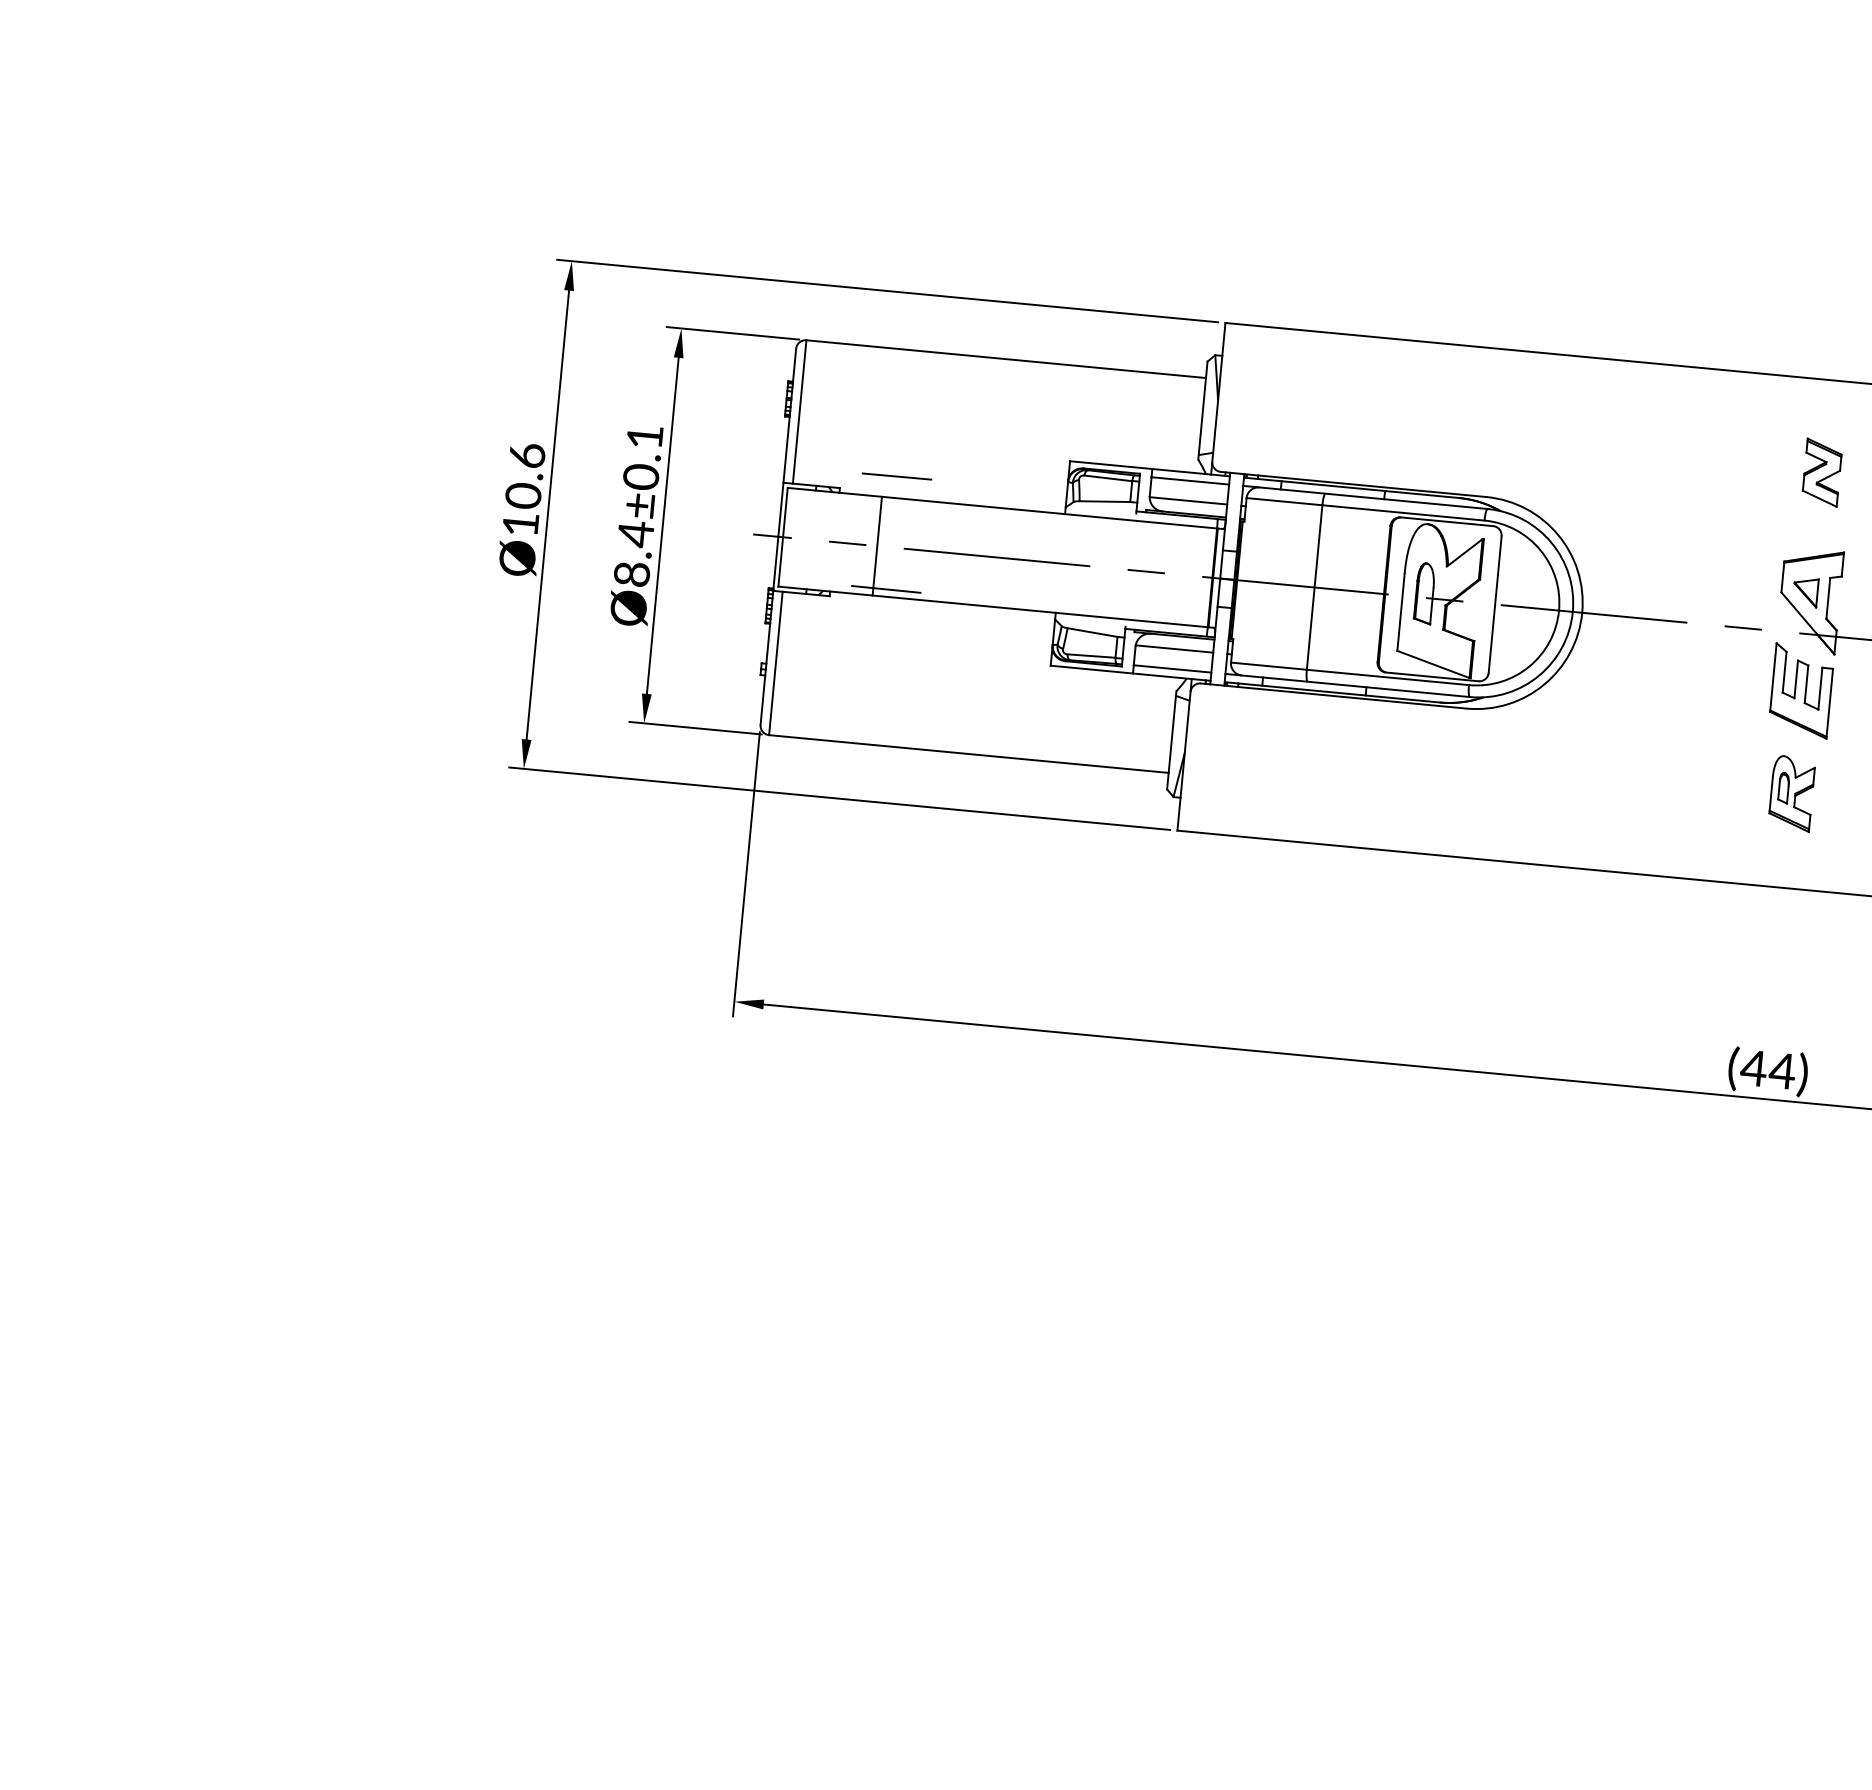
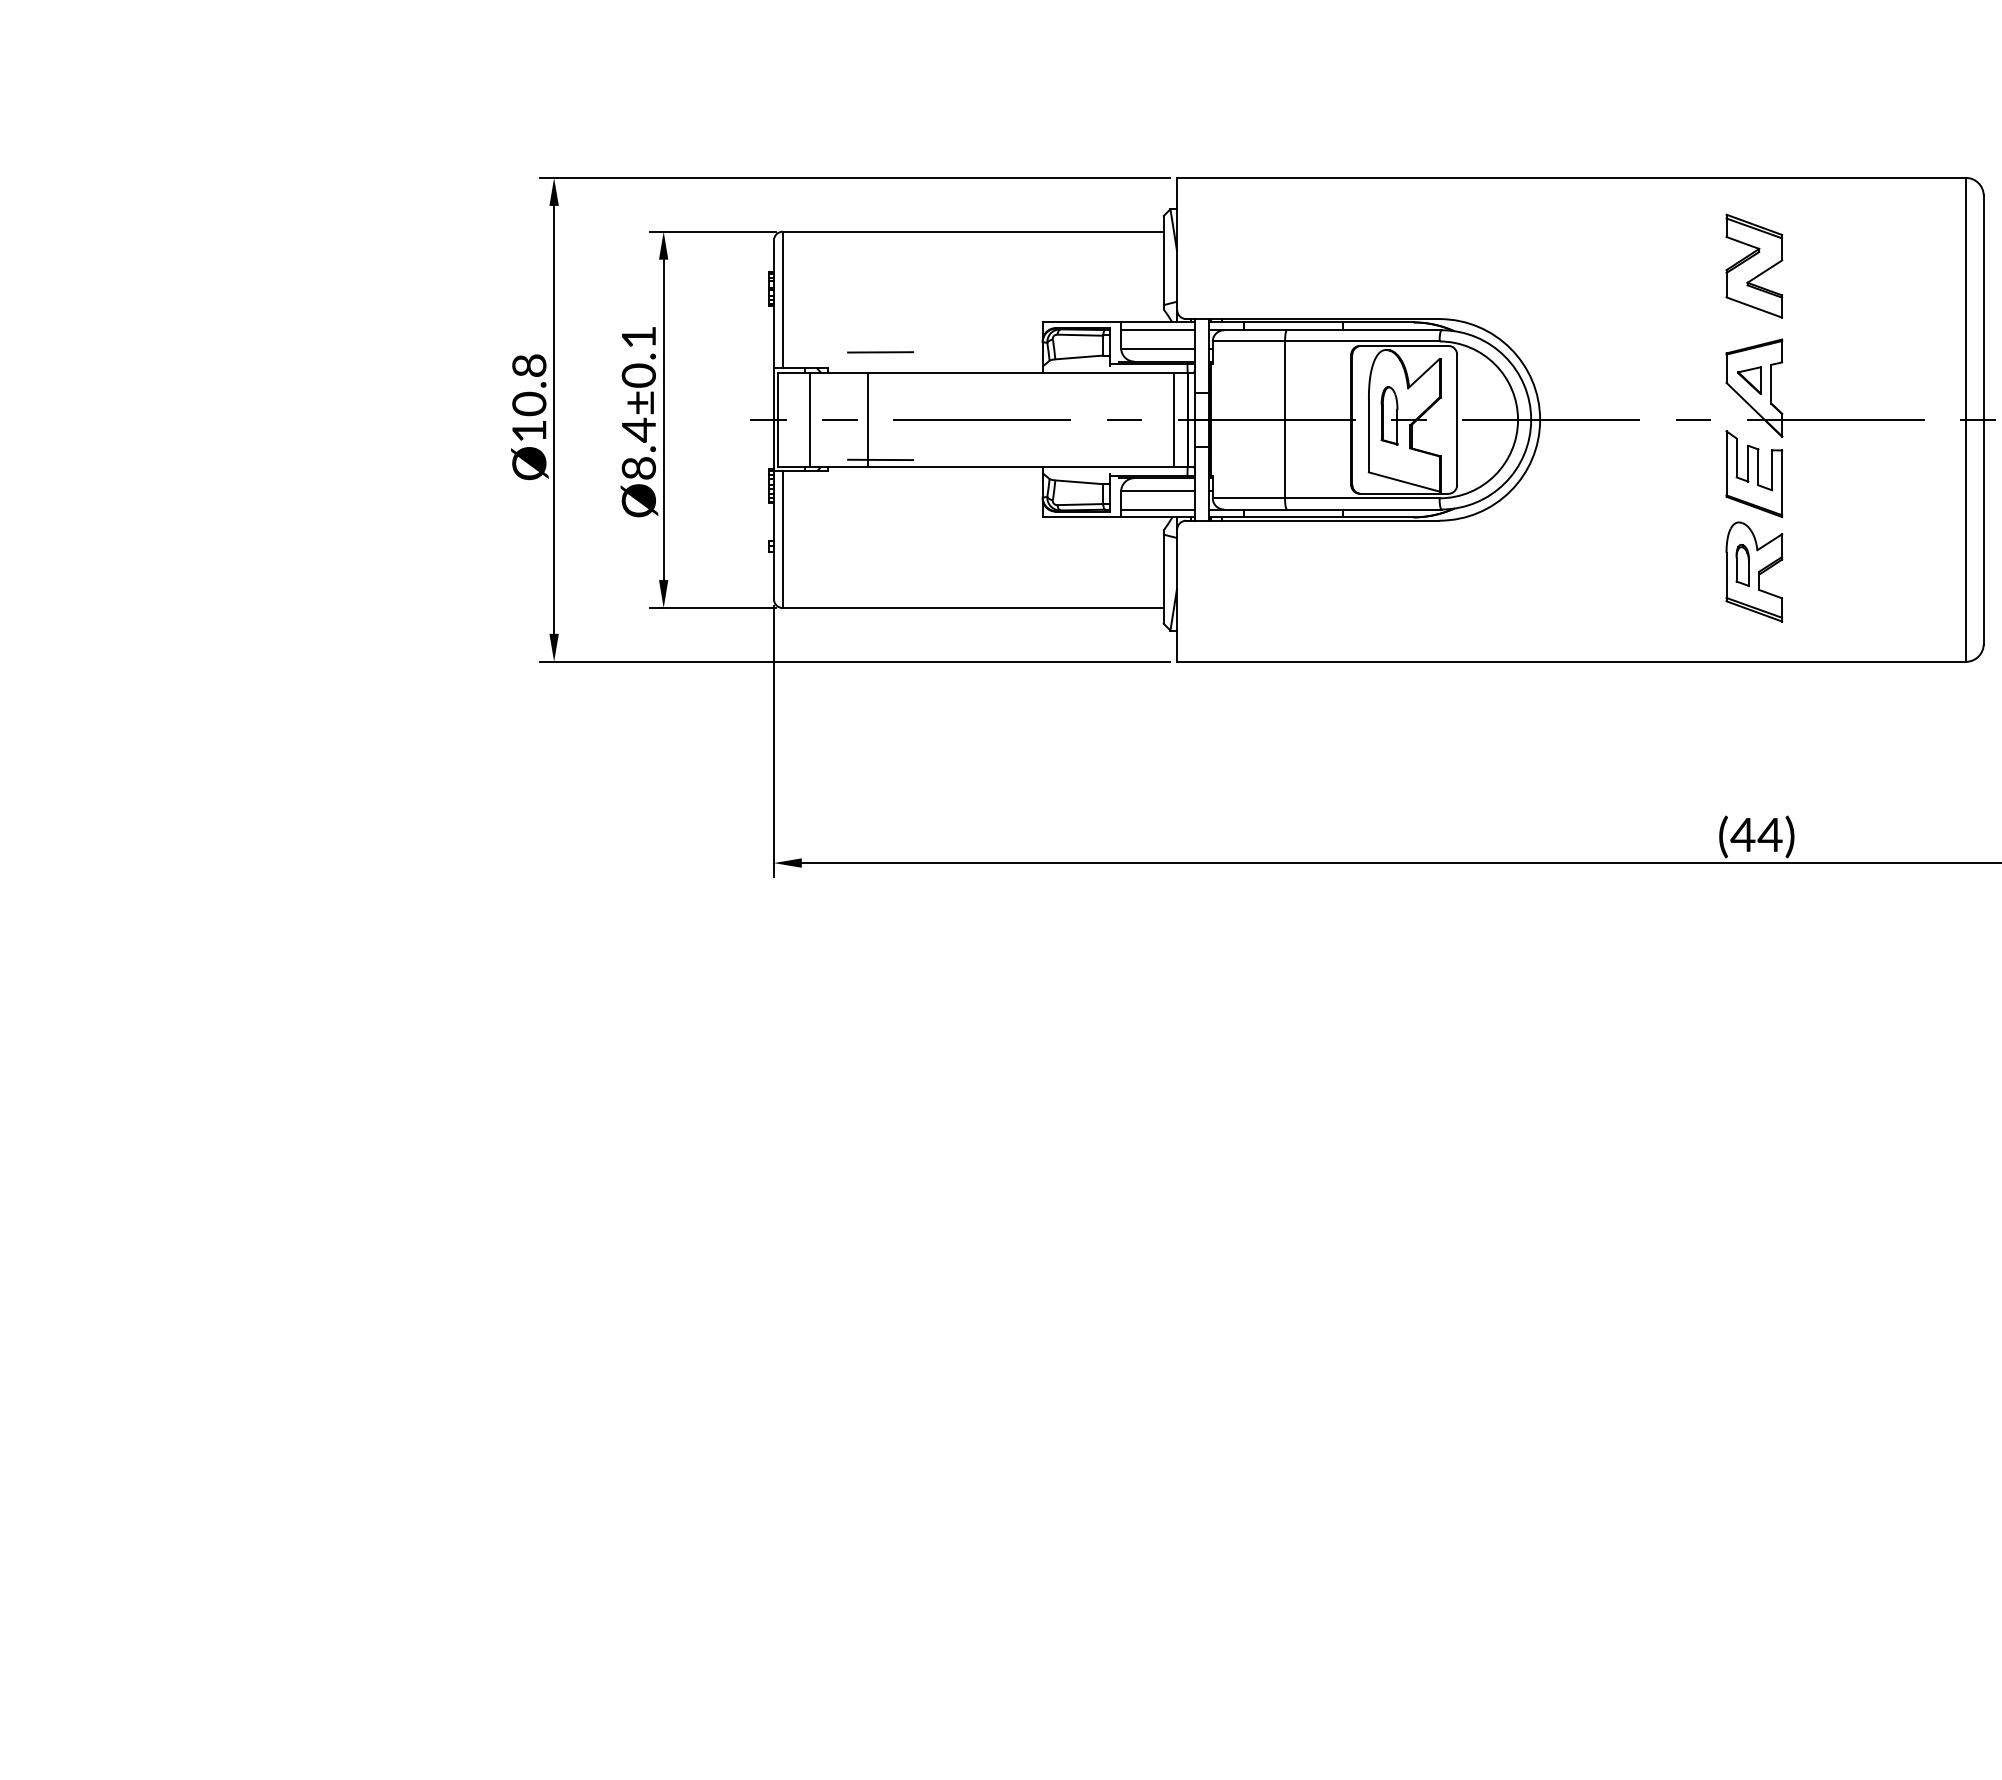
text: (526, 455) -> (528, 365), Ø10.6 -> Ø10.8
part: (1822, 472) -> (1754, 265), size x1.67
line: (815, 539) -> (809, 419), added
line: (1198, 576) -> (1174, 419), added
part: (1792, 793) -> (1754, 571), size x1.43

